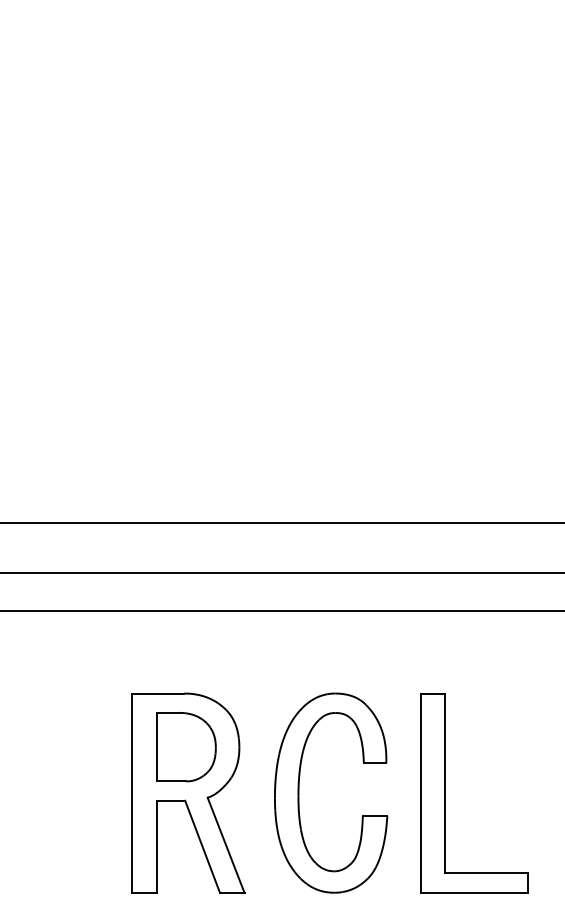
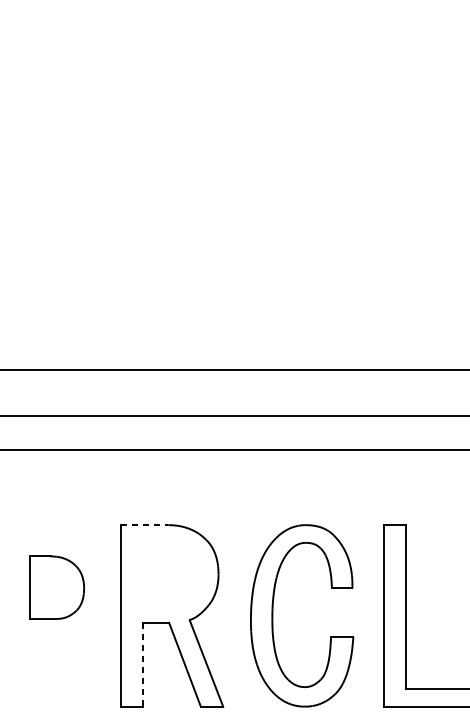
line: (158, 693) -> (144, 525), solid -> dashed
part: (186, 747) -> (57, 587), moved
line: (156, 847) -> (143, 665), solid -> dashed

